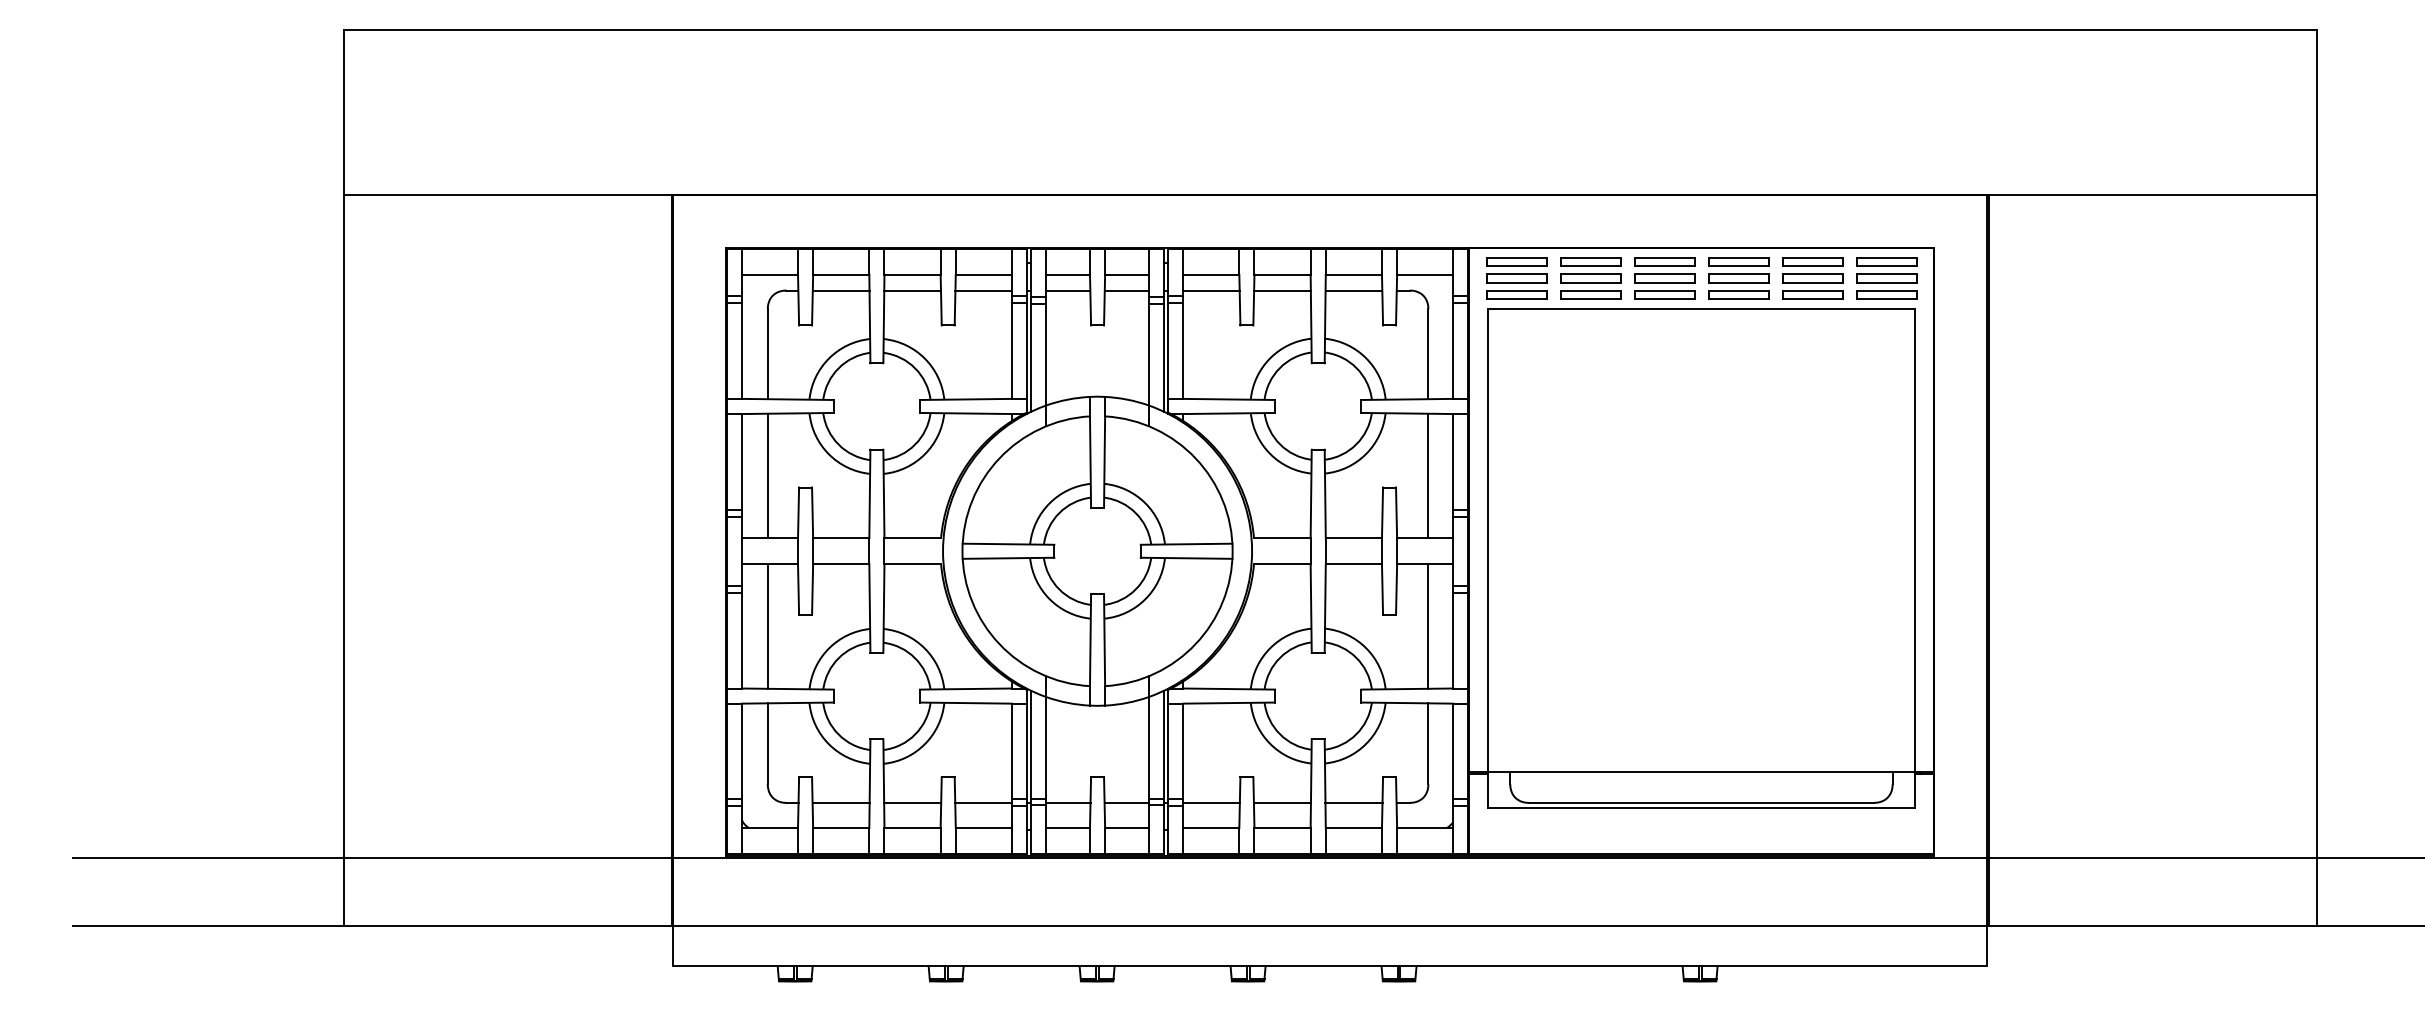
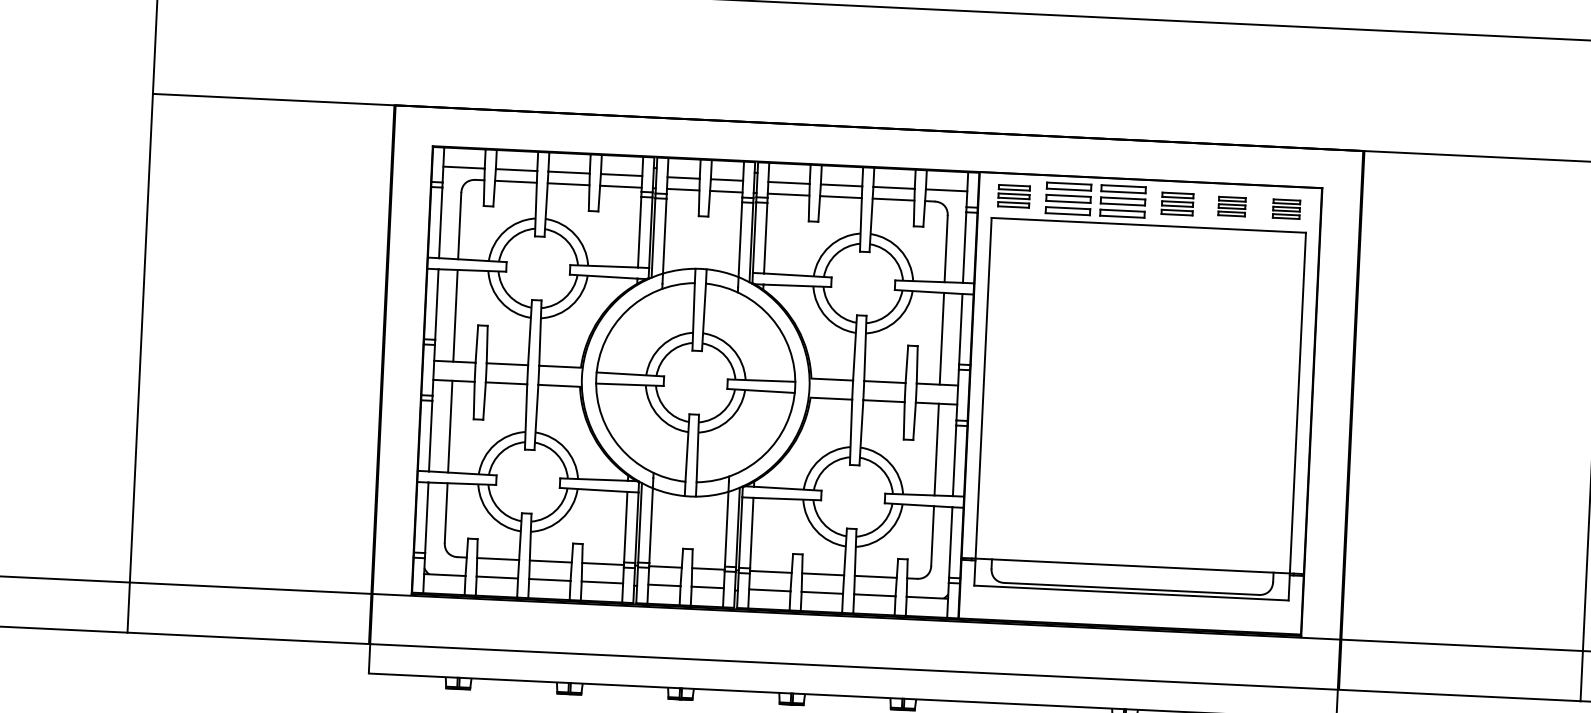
part: (1516, 278) -> (1013, 196), size x0.7
part: (1738, 278) -> (1177, 204), size x0.7
part: (1812, 278) -> (1231, 206), size x0.6
part: (1886, 278) -> (1286, 209), size x0.6

